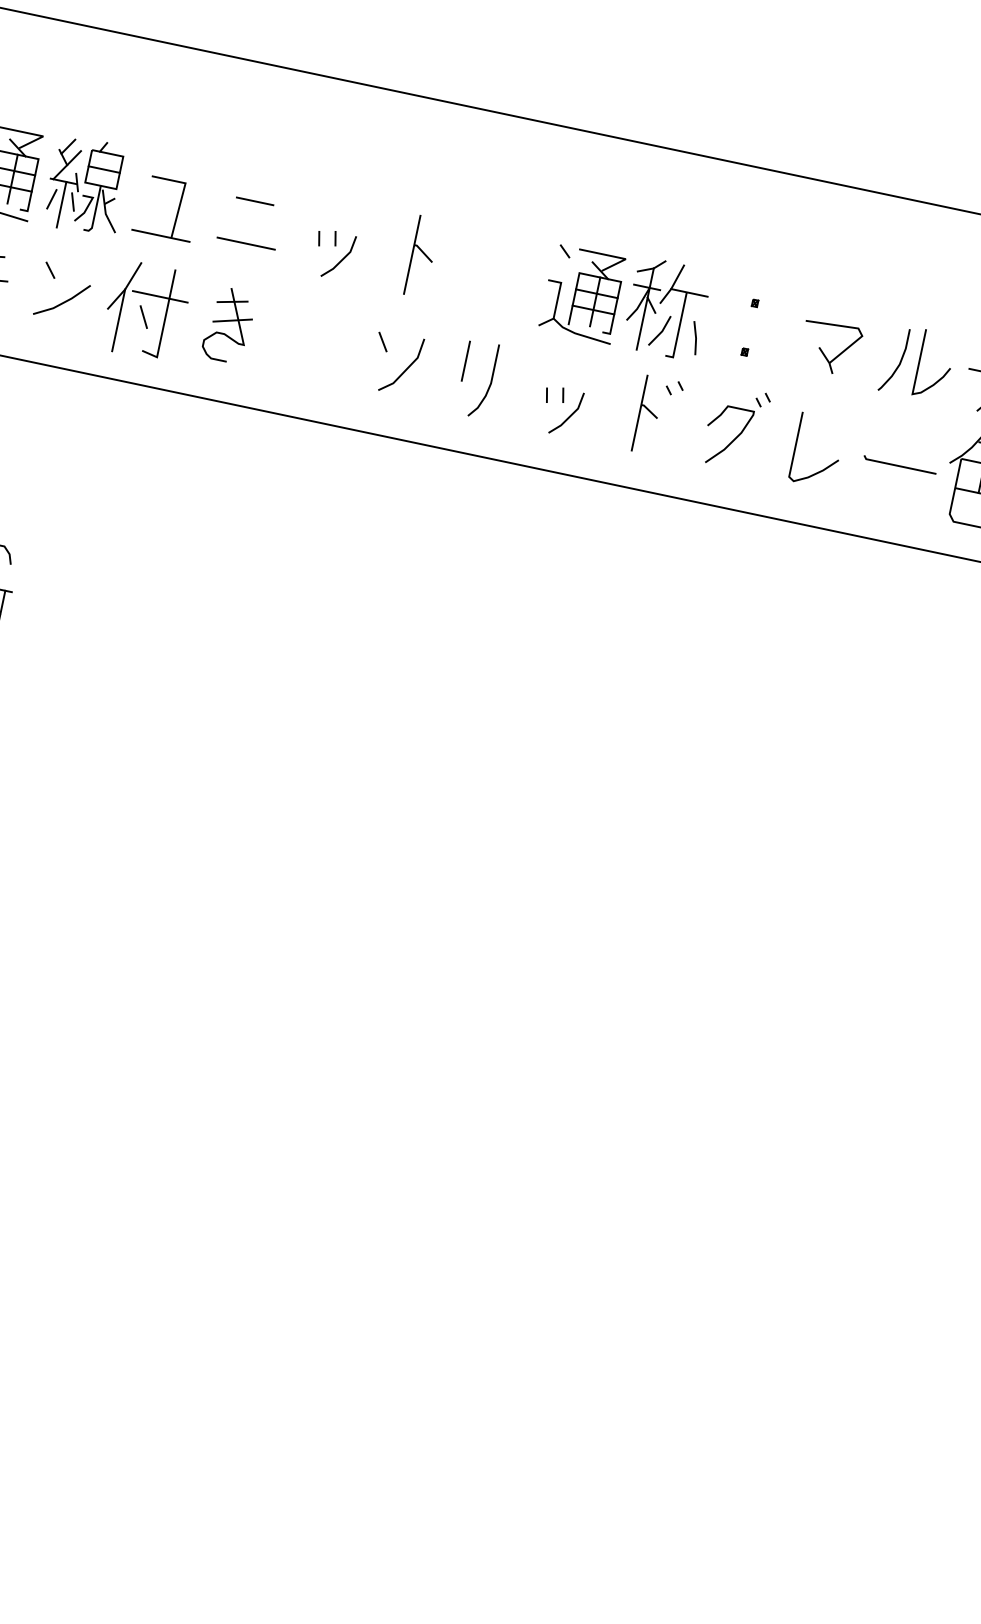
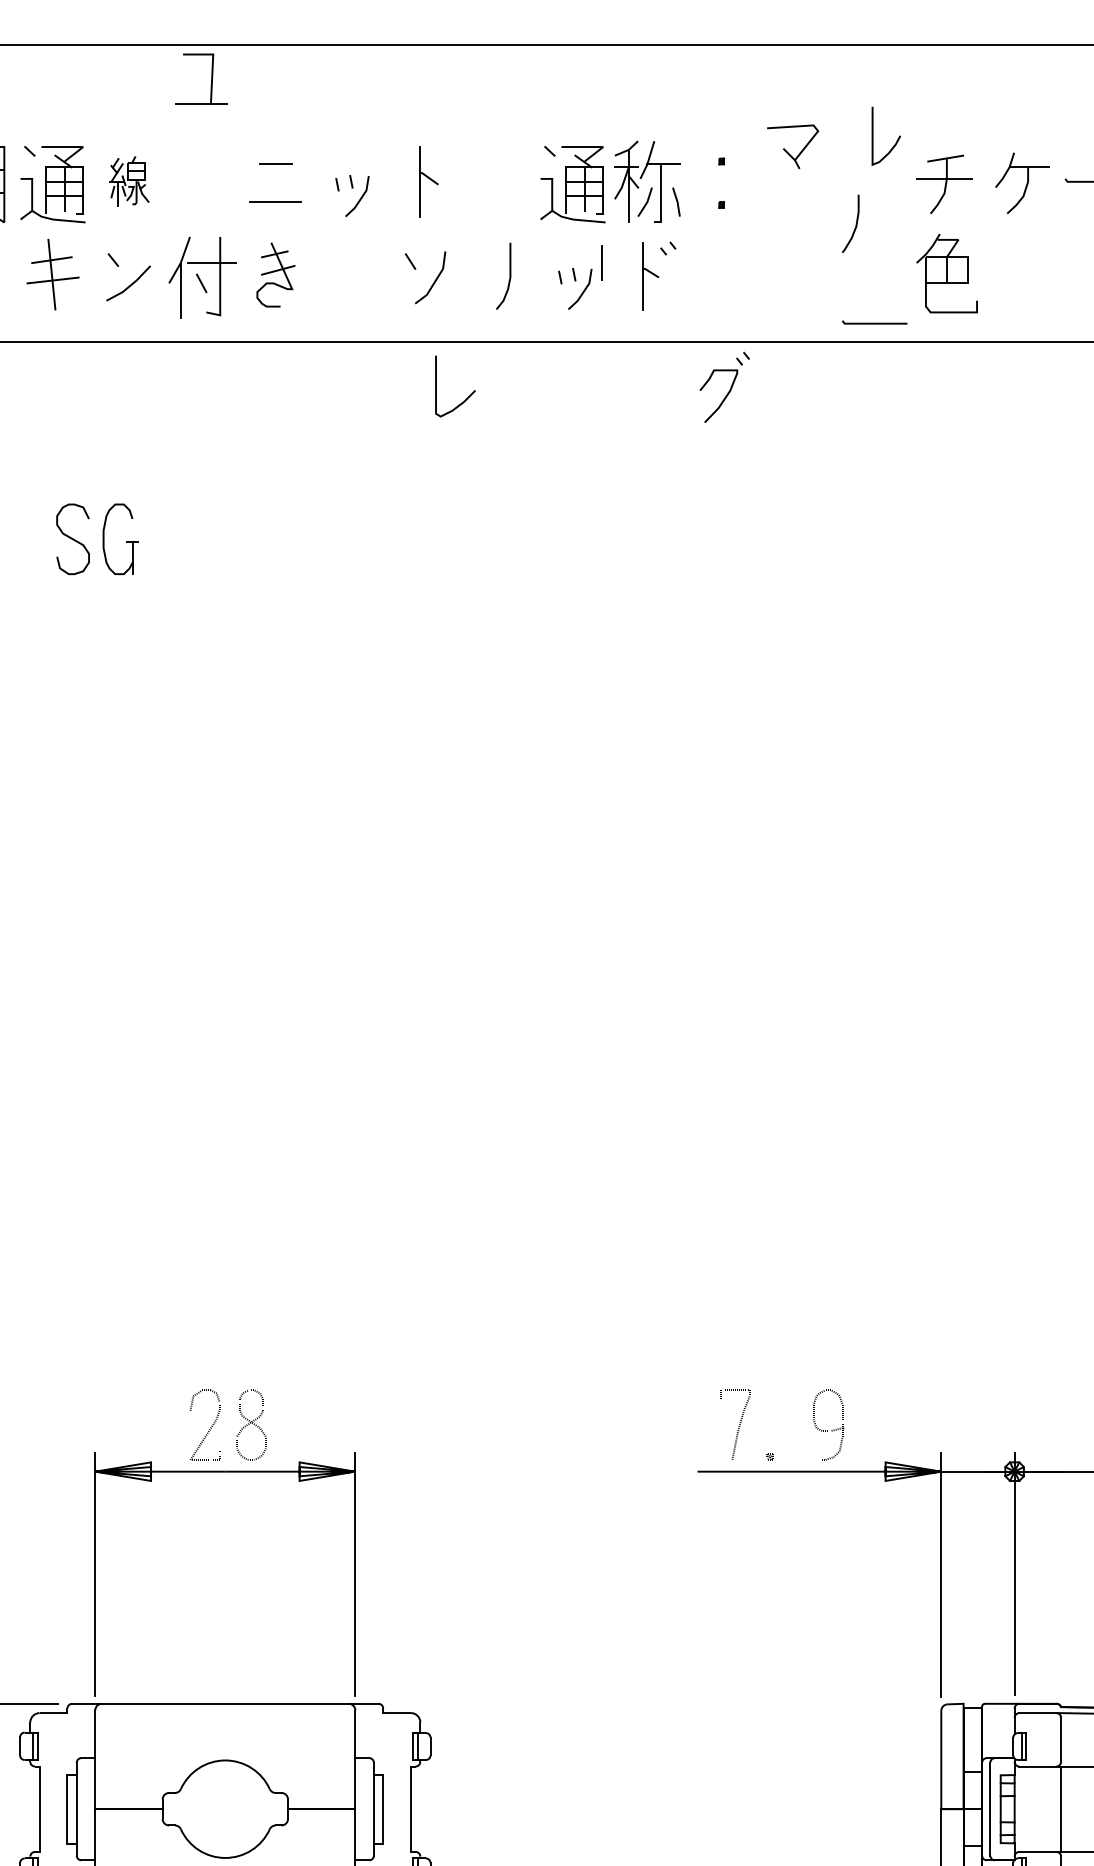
part: (87, 185) -> (129, 181), size x0.6
part: (177, 209) -> (211, 78), moved
part: (823, 351) -> (787, 151), moved
line: (465, 360) -> (601, 262), moved
curve: (899, 360) -> (855, 223), moved
curve: (920, 361) -> (873, 135), moved
part: (735, 426) -> (724, 386), moved
line: (899, 464) -> (874, 322), moved
curve: (828, 466) -> (467, 397), moved

